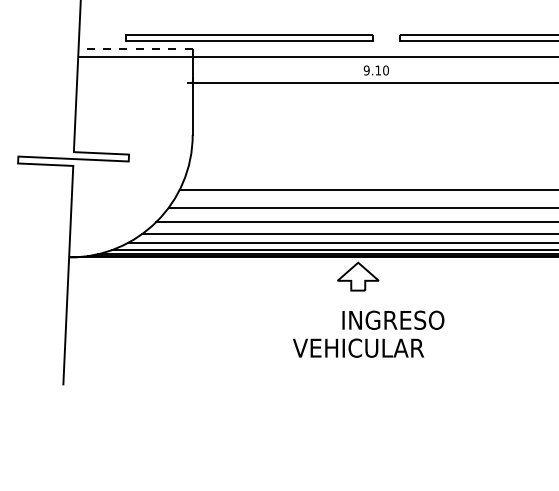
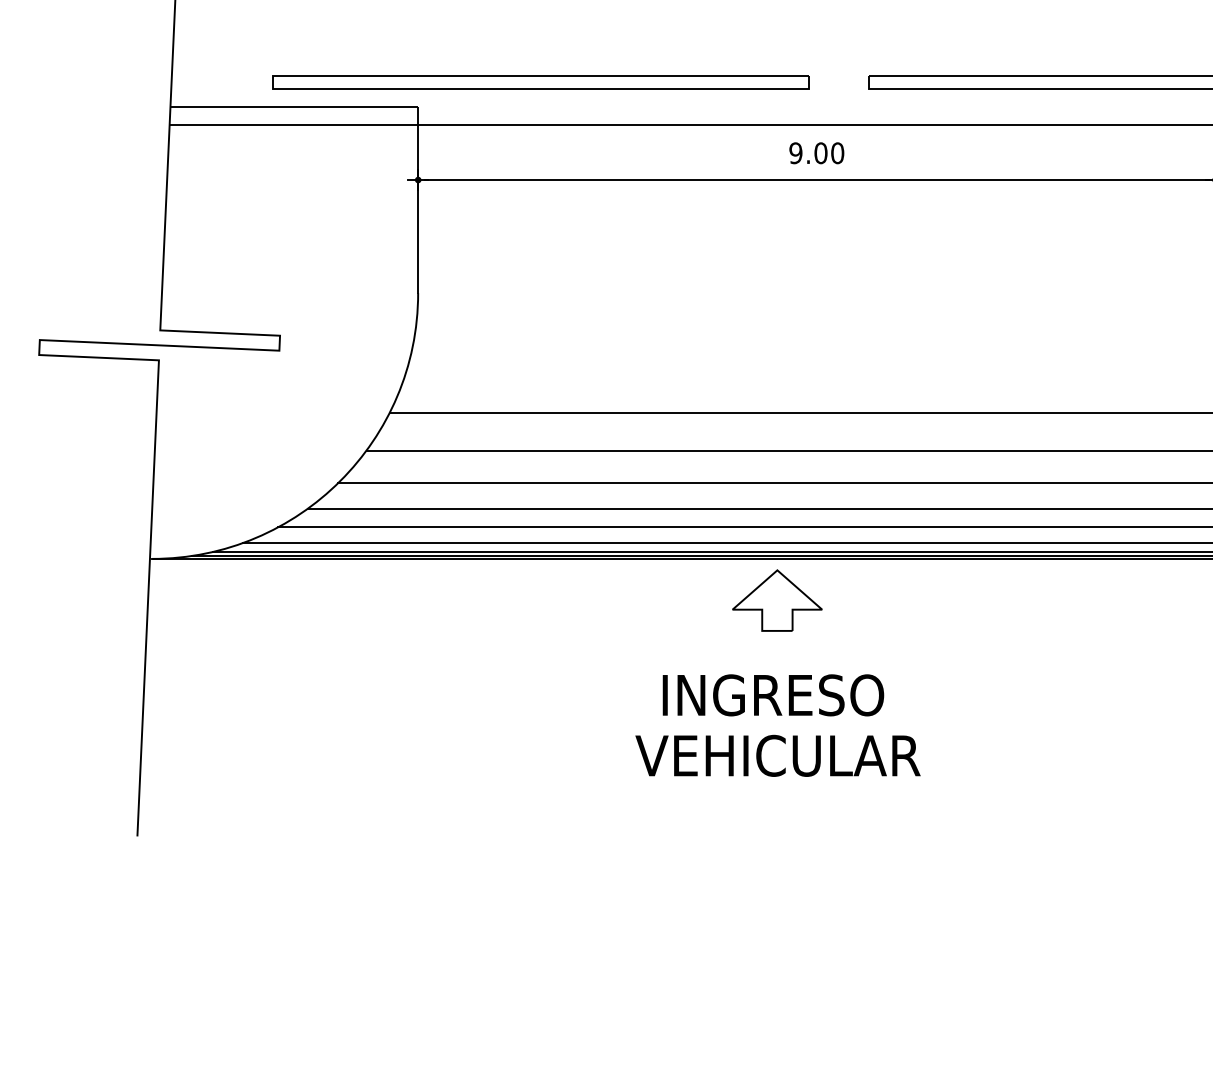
line: (135, 49) -> (294, 107), dashed -> solid
text: (378, 70) -> (821, 153), 9.10 -> 9.00
text: (393, 319) -> (773, 693), moved

